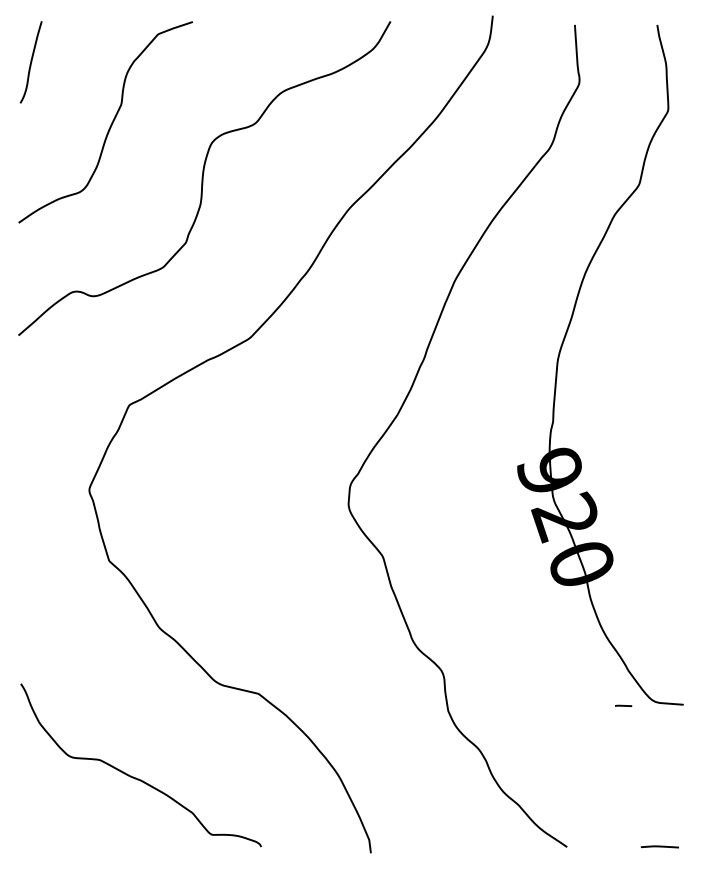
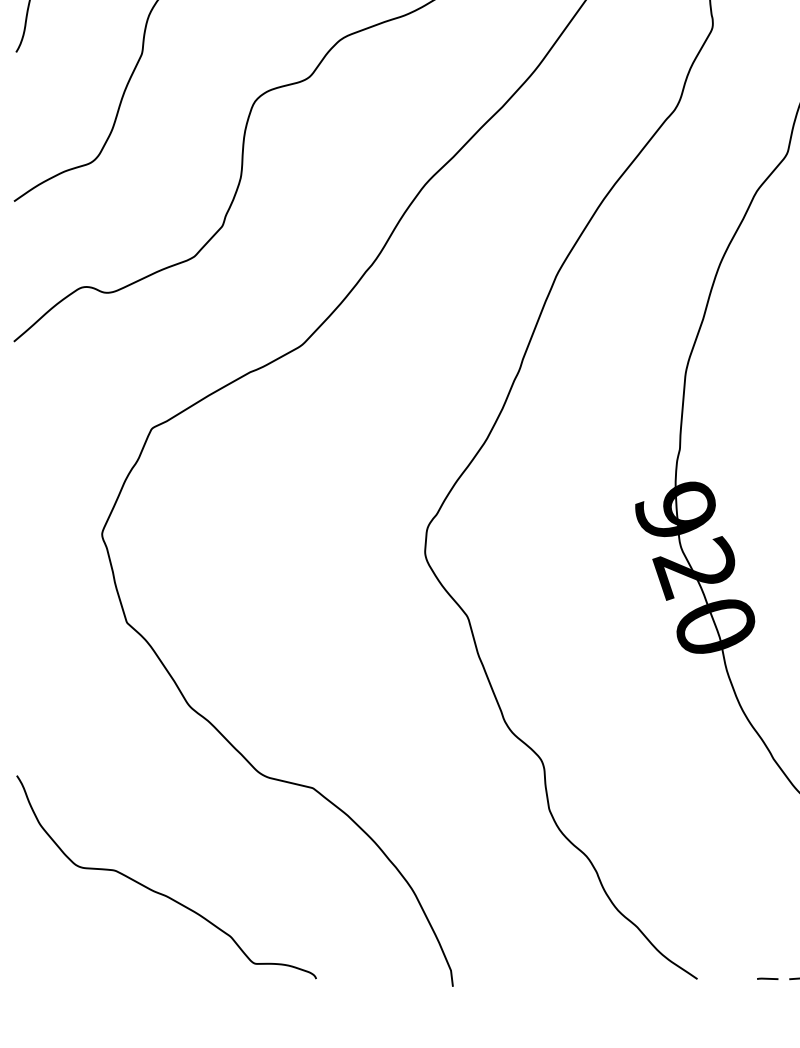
line: (623, 705) -> (767, 978), moved

